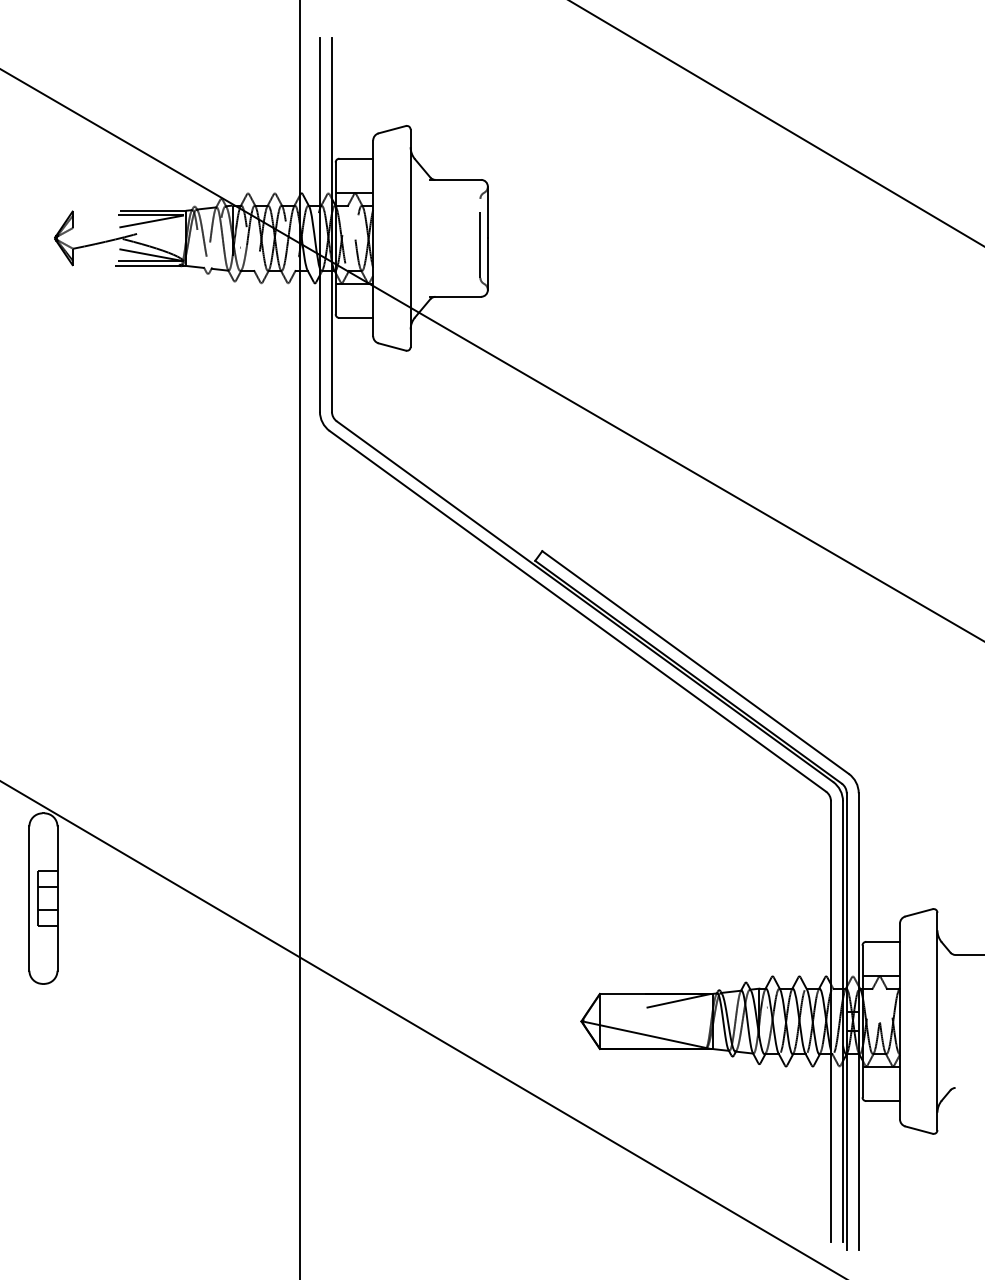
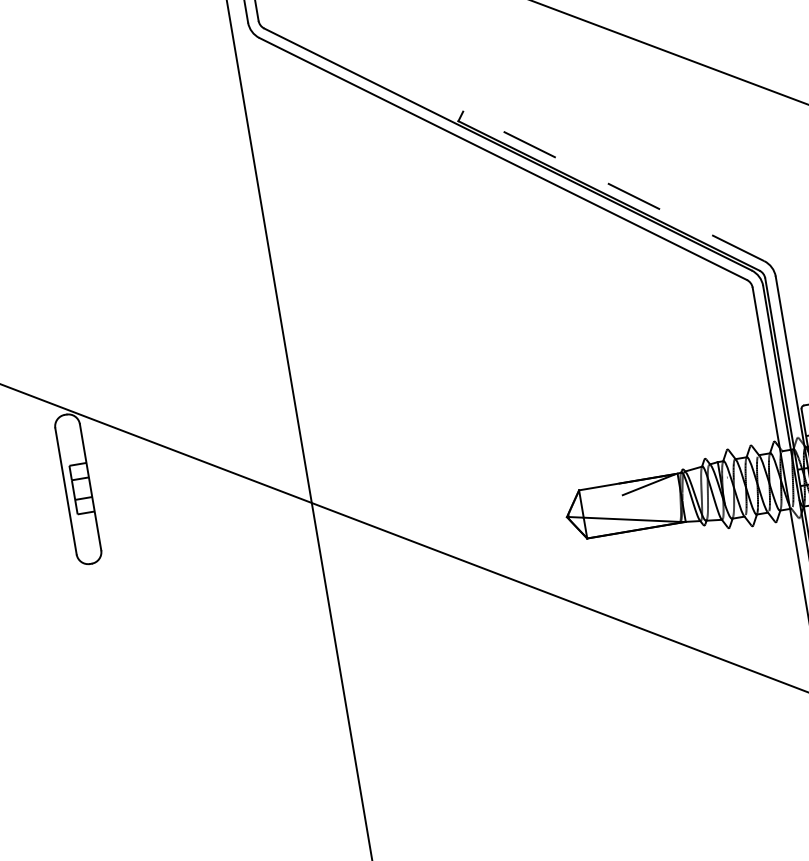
line: (695, 662) -> (613, 186), solid -> dashed

